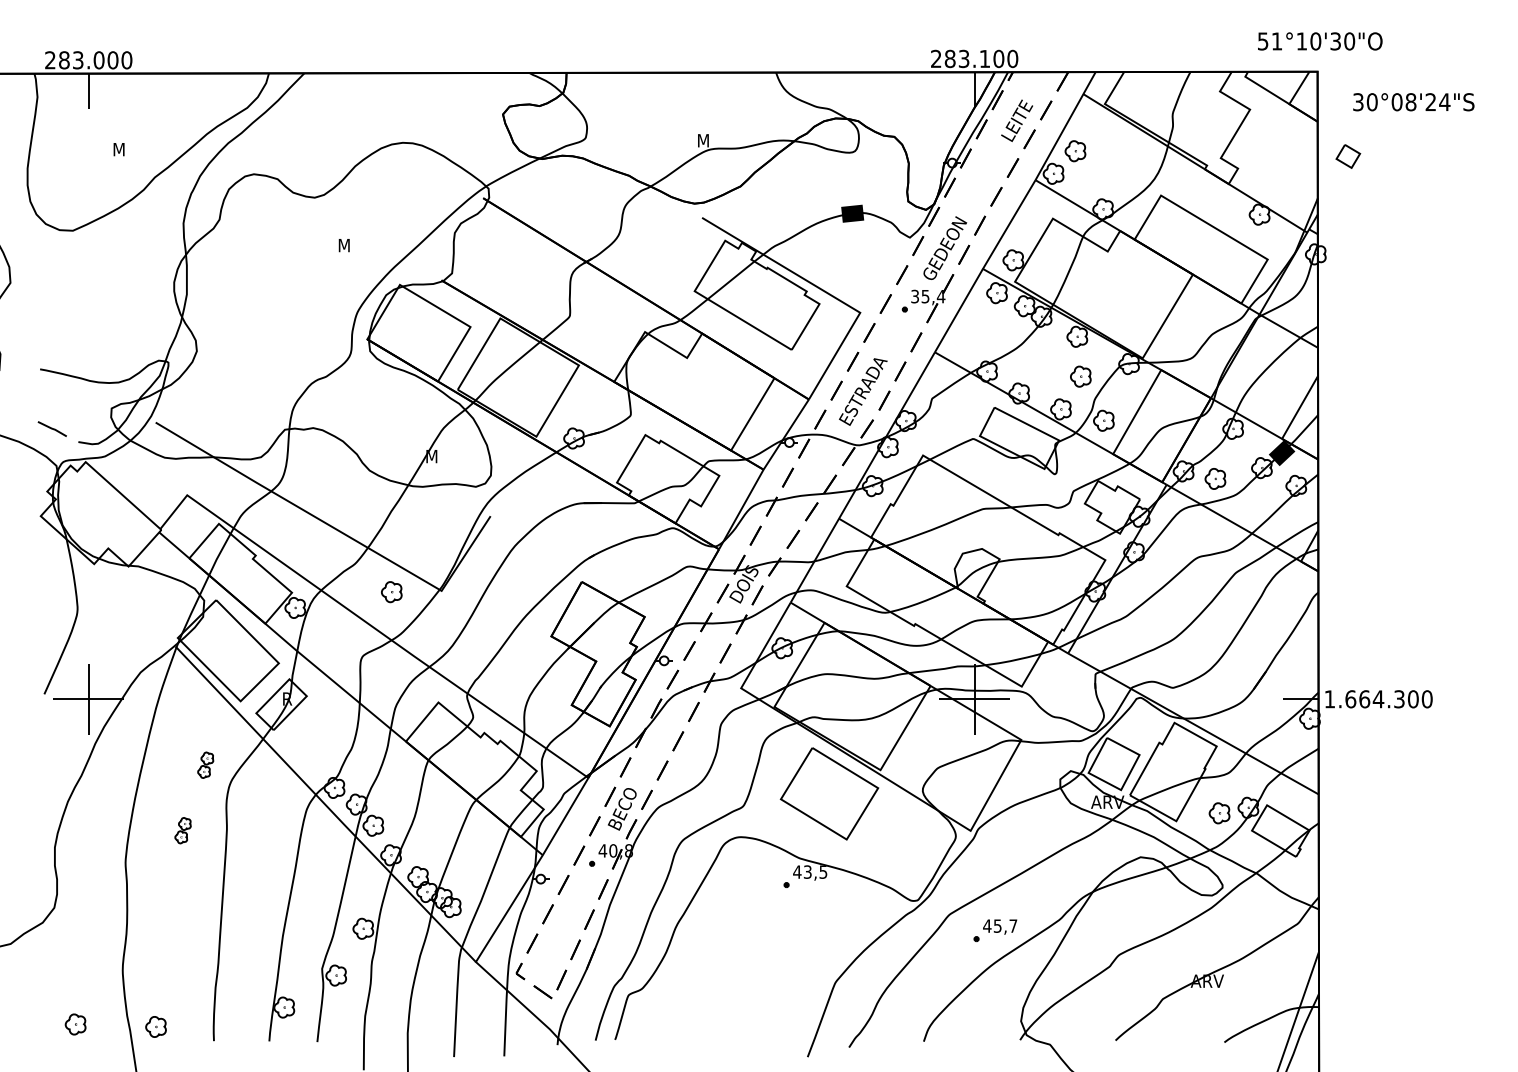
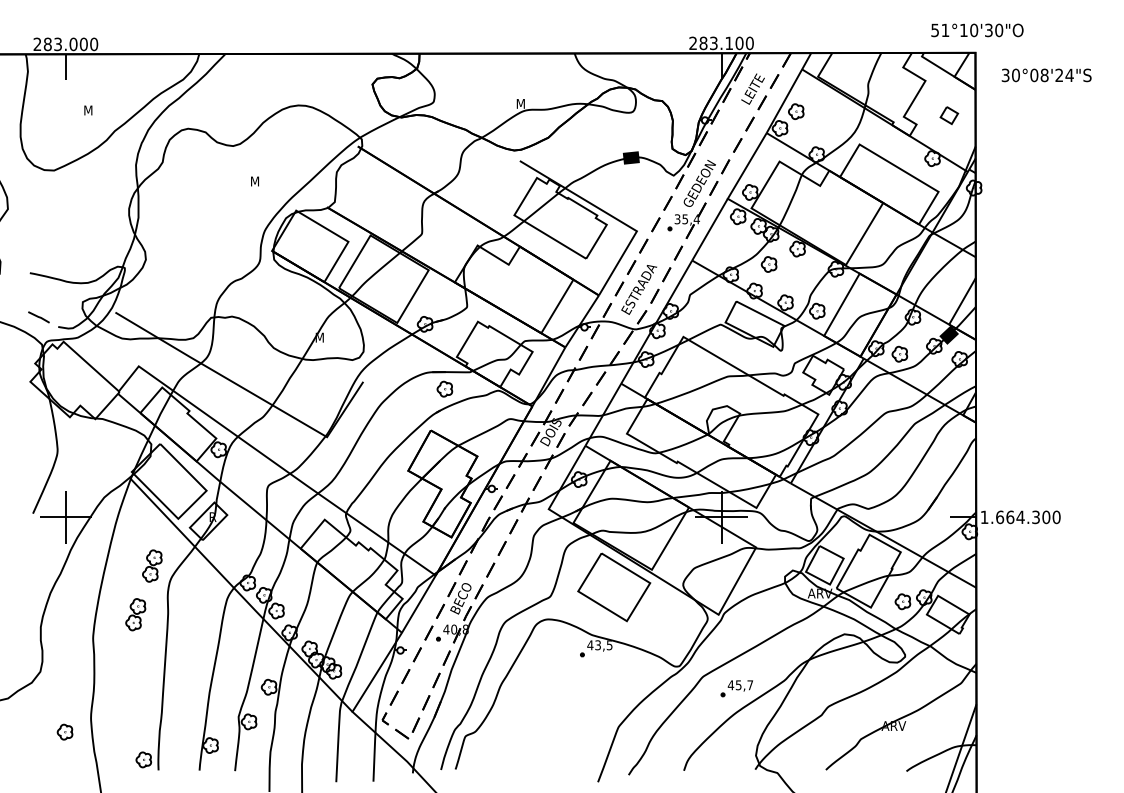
part: (1348, 156) -> (949, 115), moved
part: (1080, 376) -> (768, 264), moved
part: (391, 592) -> (444, 389), moved
part: (205, 765) -> (152, 566), size x1.67
part: (182, 830) -> (135, 614), size x1.67
part: (75, 1024) -> (64, 732), moved
part: (155, 1026) -> (143, 759), moved

